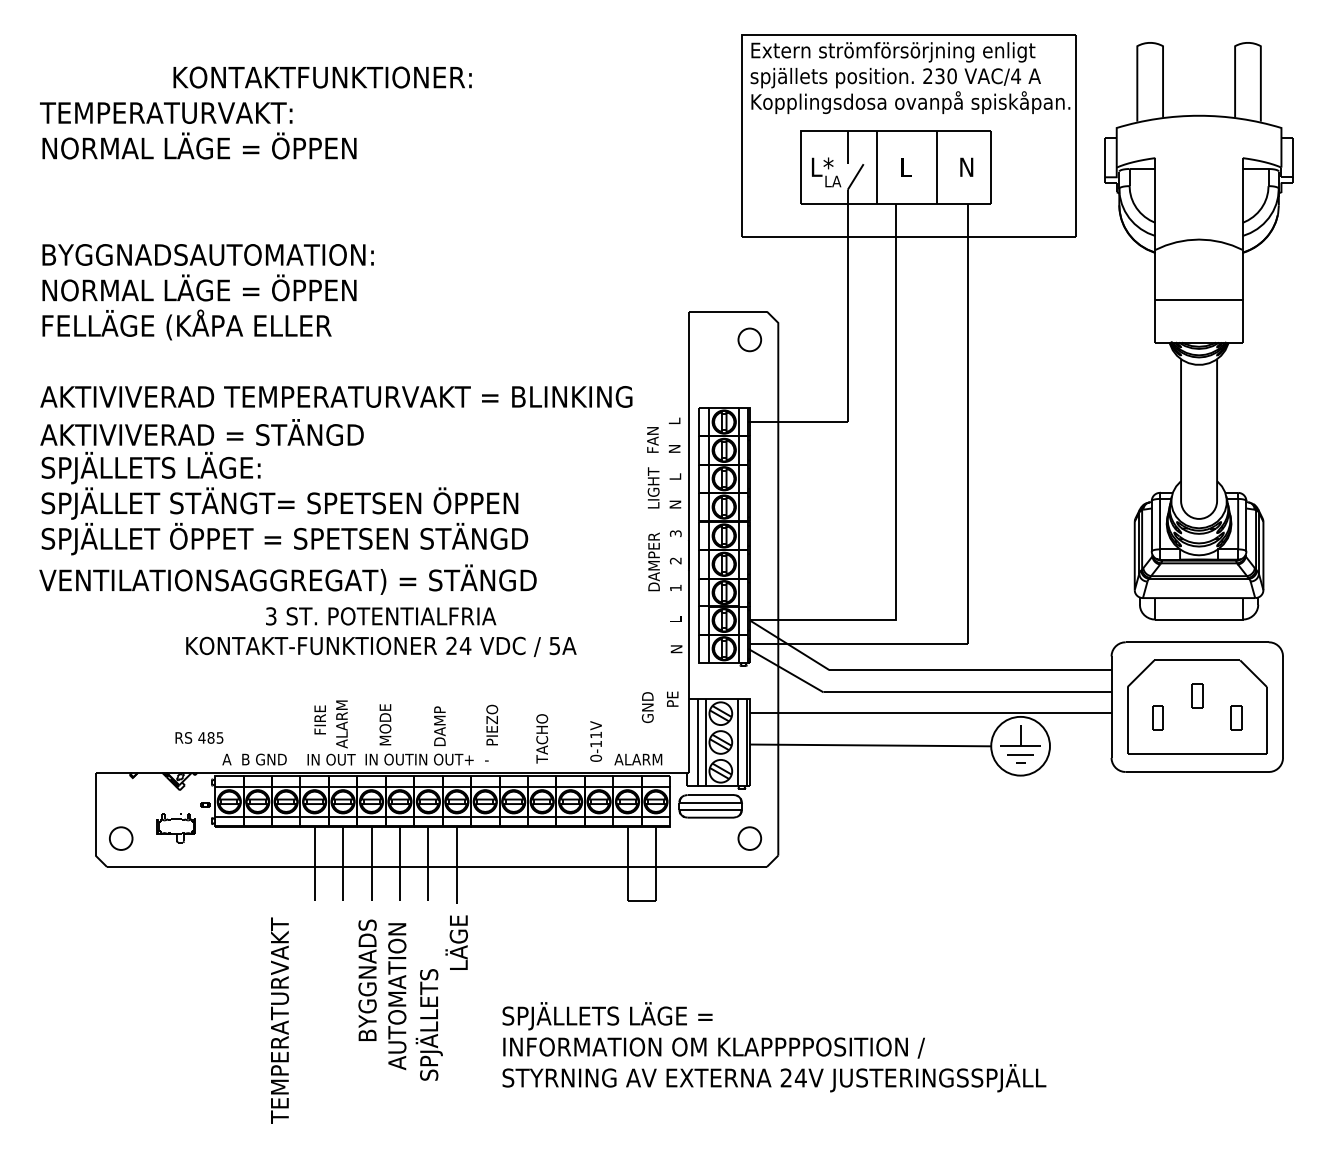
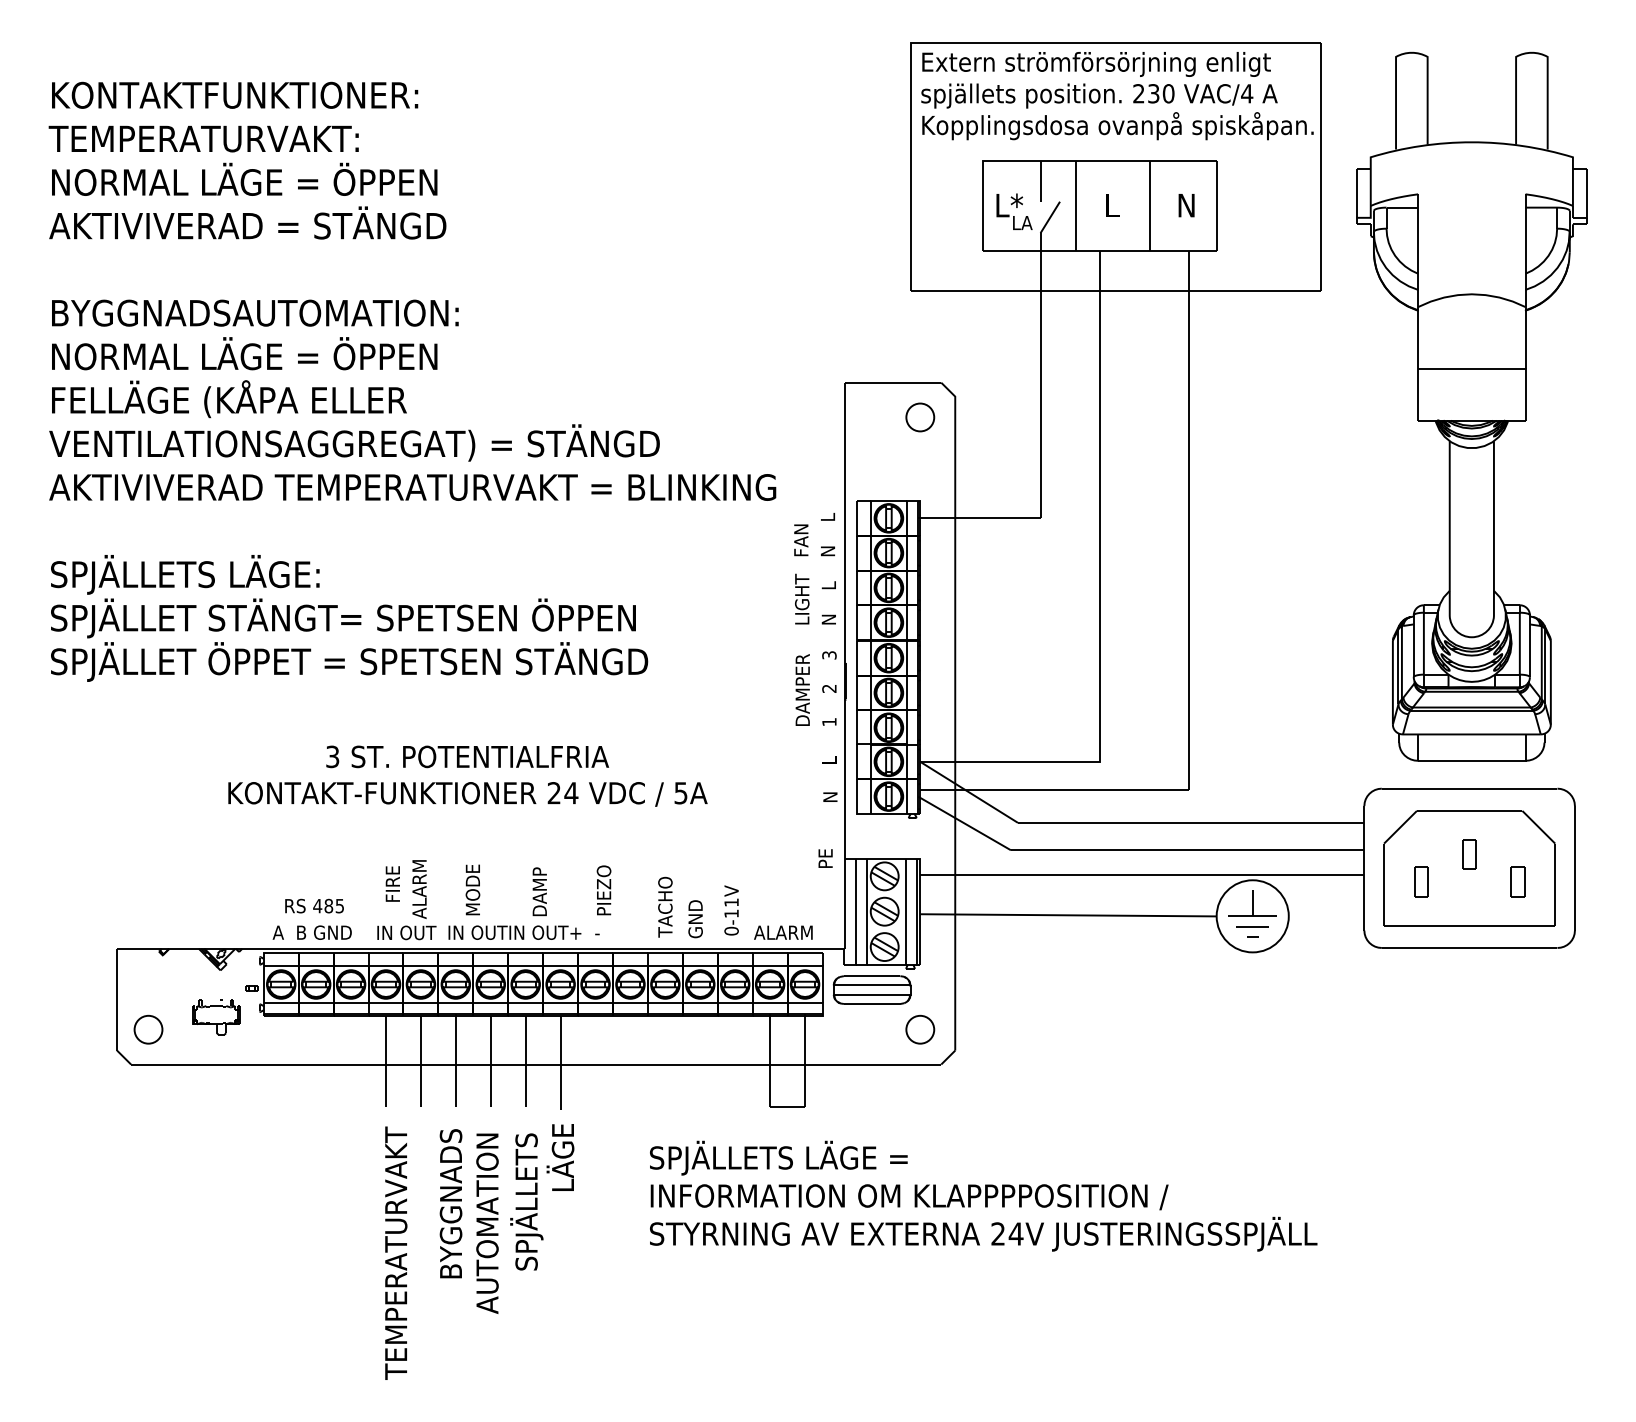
text: (322, 77) -> (234, 95), moved
text: (201, 432) -> (247, 222), moved
text: (287, 579) -> (353, 442), moved
text: (647, 707) -> (695, 919), moved
text: (199, 737) -> (314, 905), moved
text: (280, 1020) -> (396, 1253), moved
text: (428, 1024) -> (525, 1201), moved
text: (774, 1047) -> (983, 1196), moved

